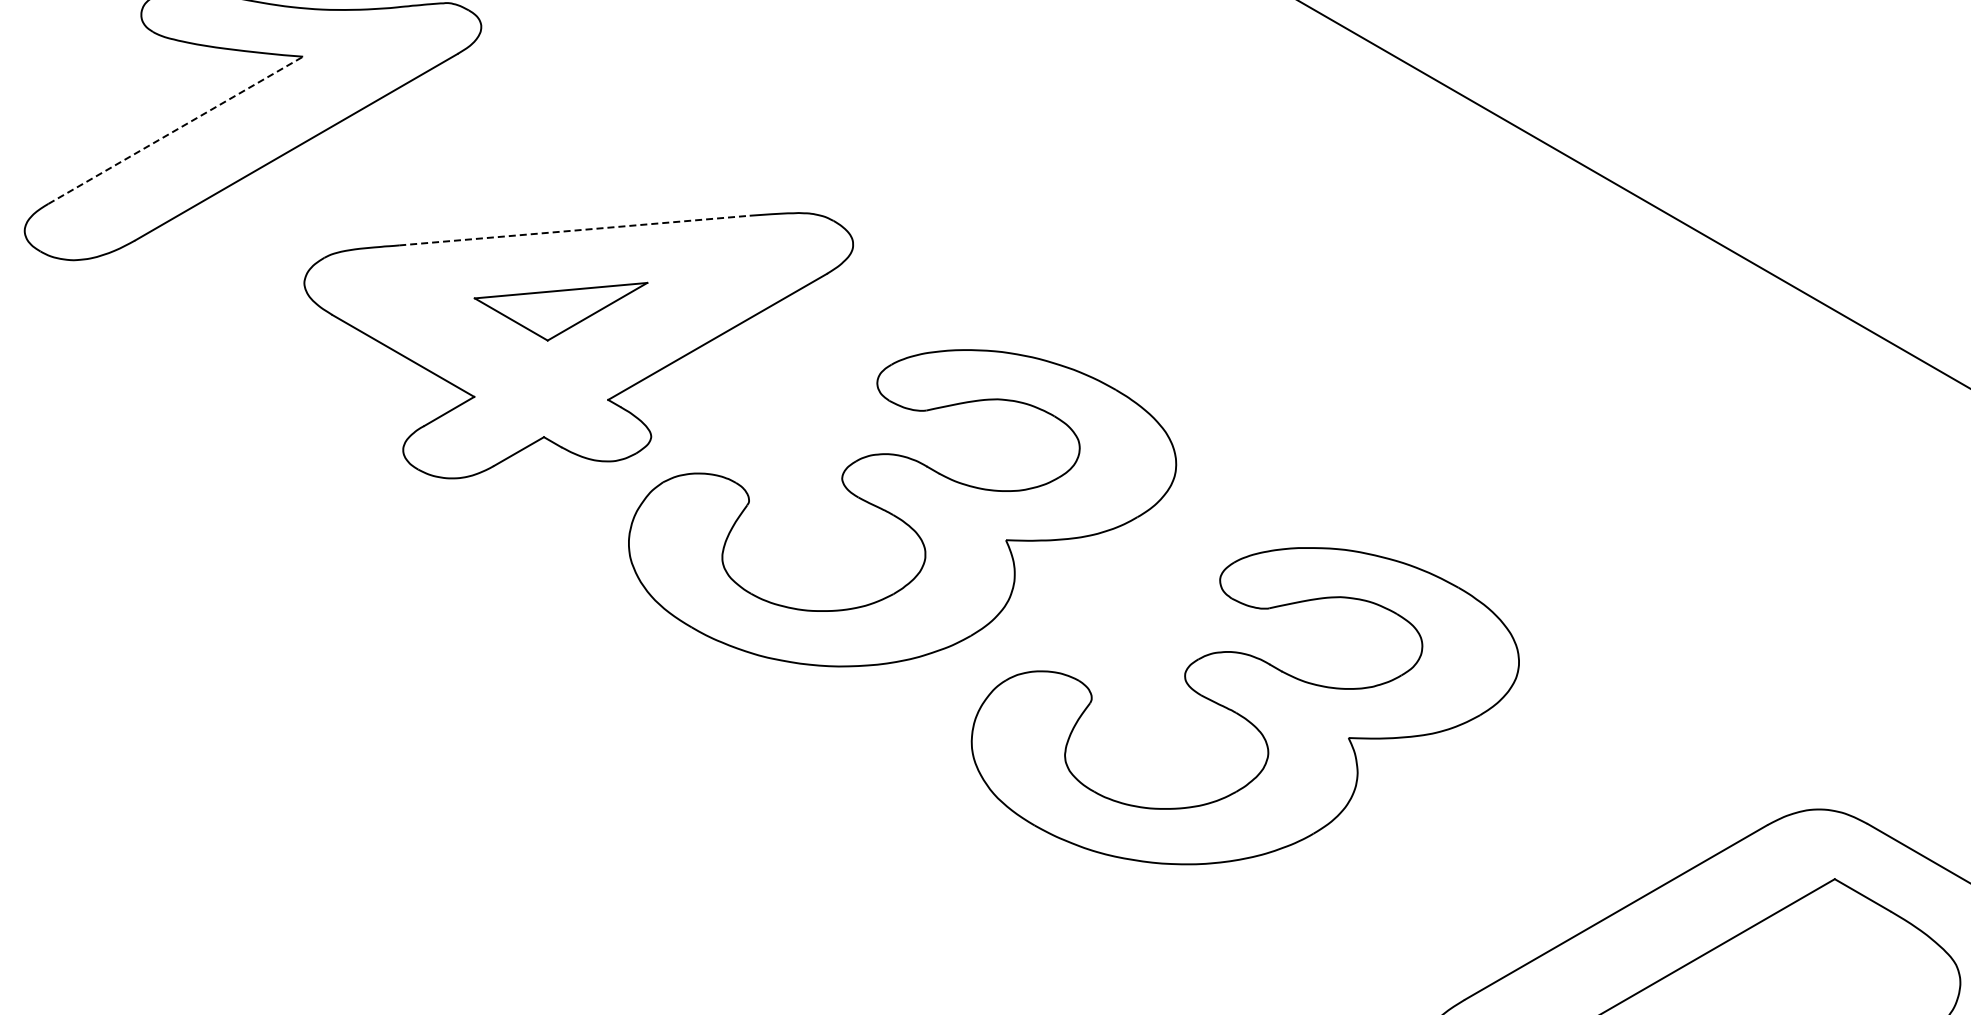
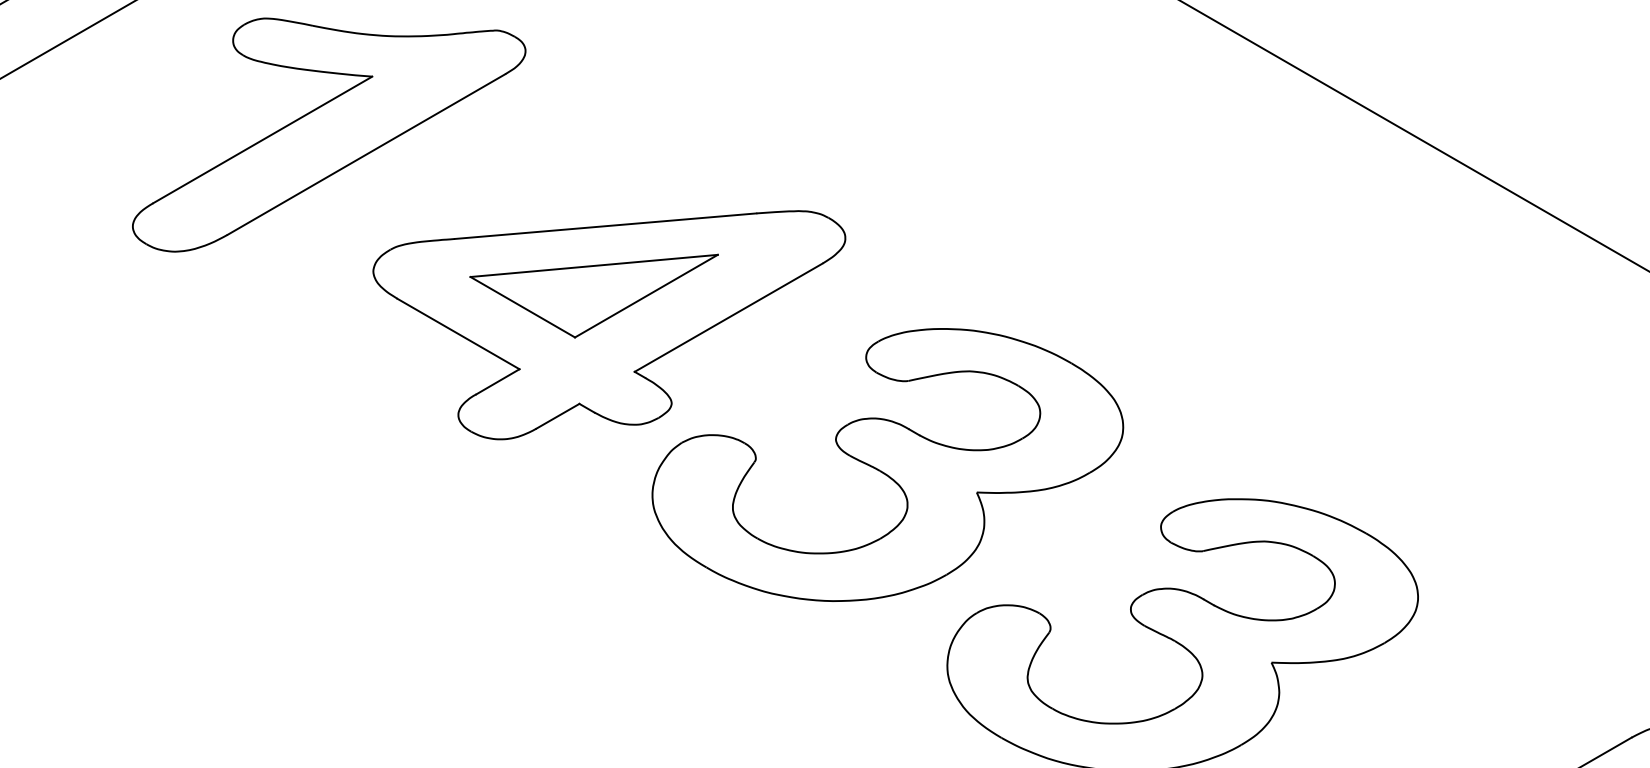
line: (176, 130) -> (263, 140), dashed -> solid
line: (574, 230) -> (605, 226), dashed -> solid
part: (560, 311) -> (593, 295), size x1.67

